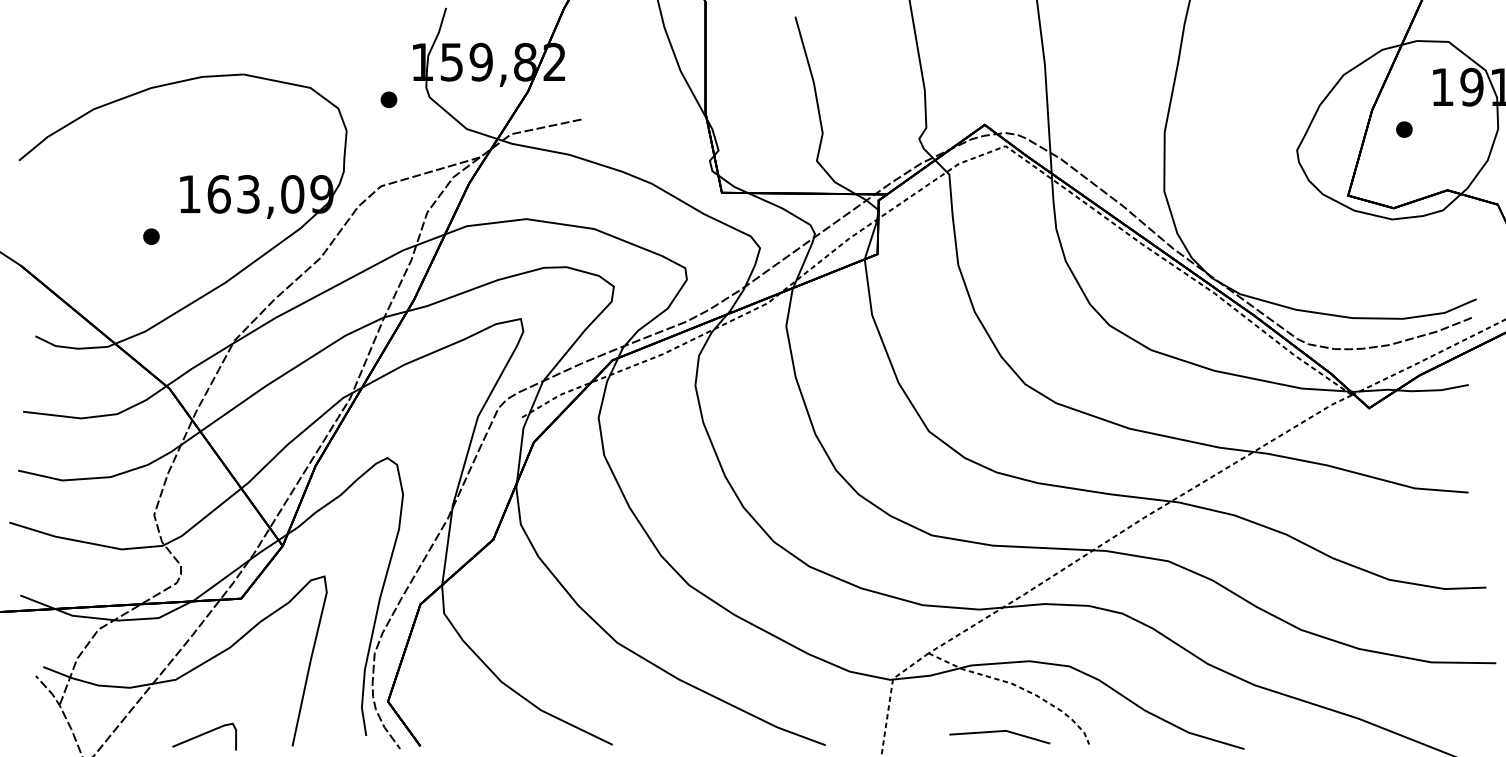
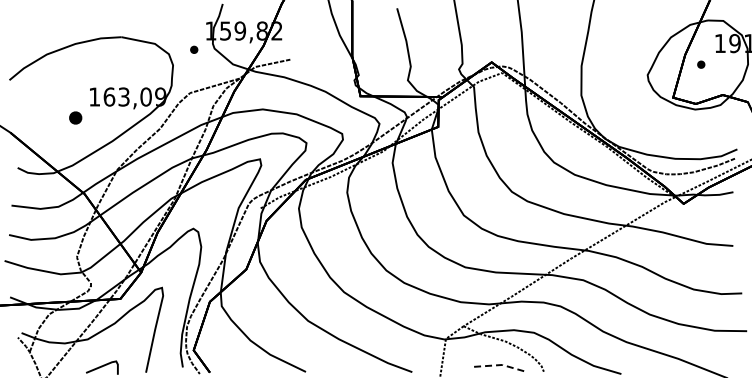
part: (151, 237) -> (75, 118), size x1.6
line: (1002, 731) -> (500, 365), solid -> dashed

